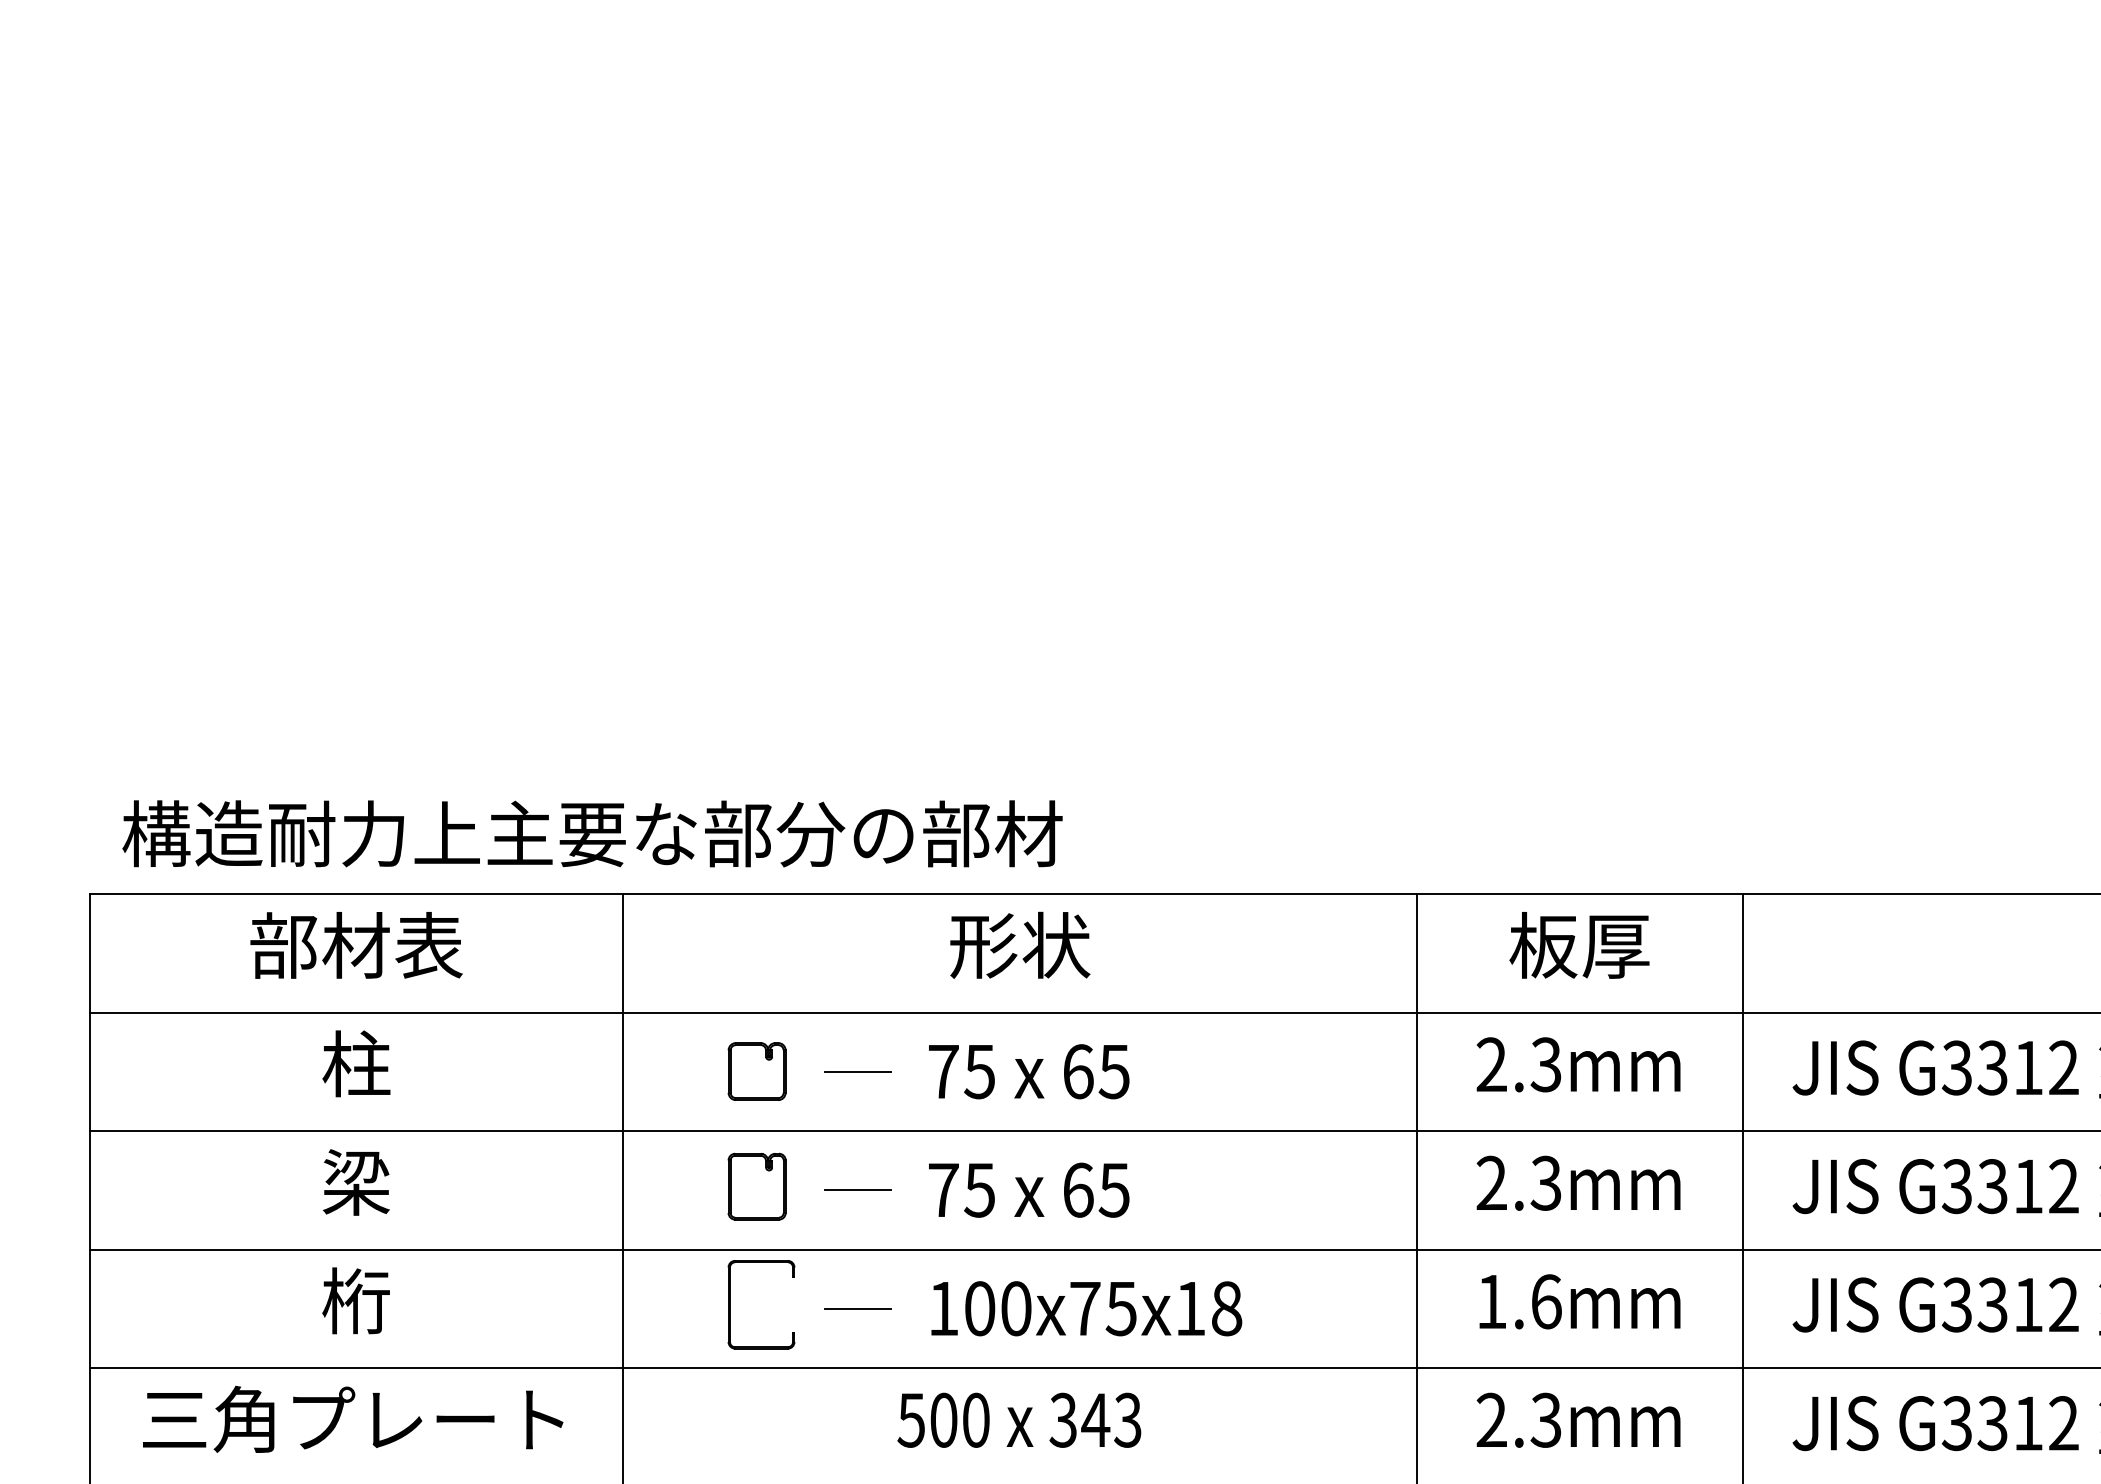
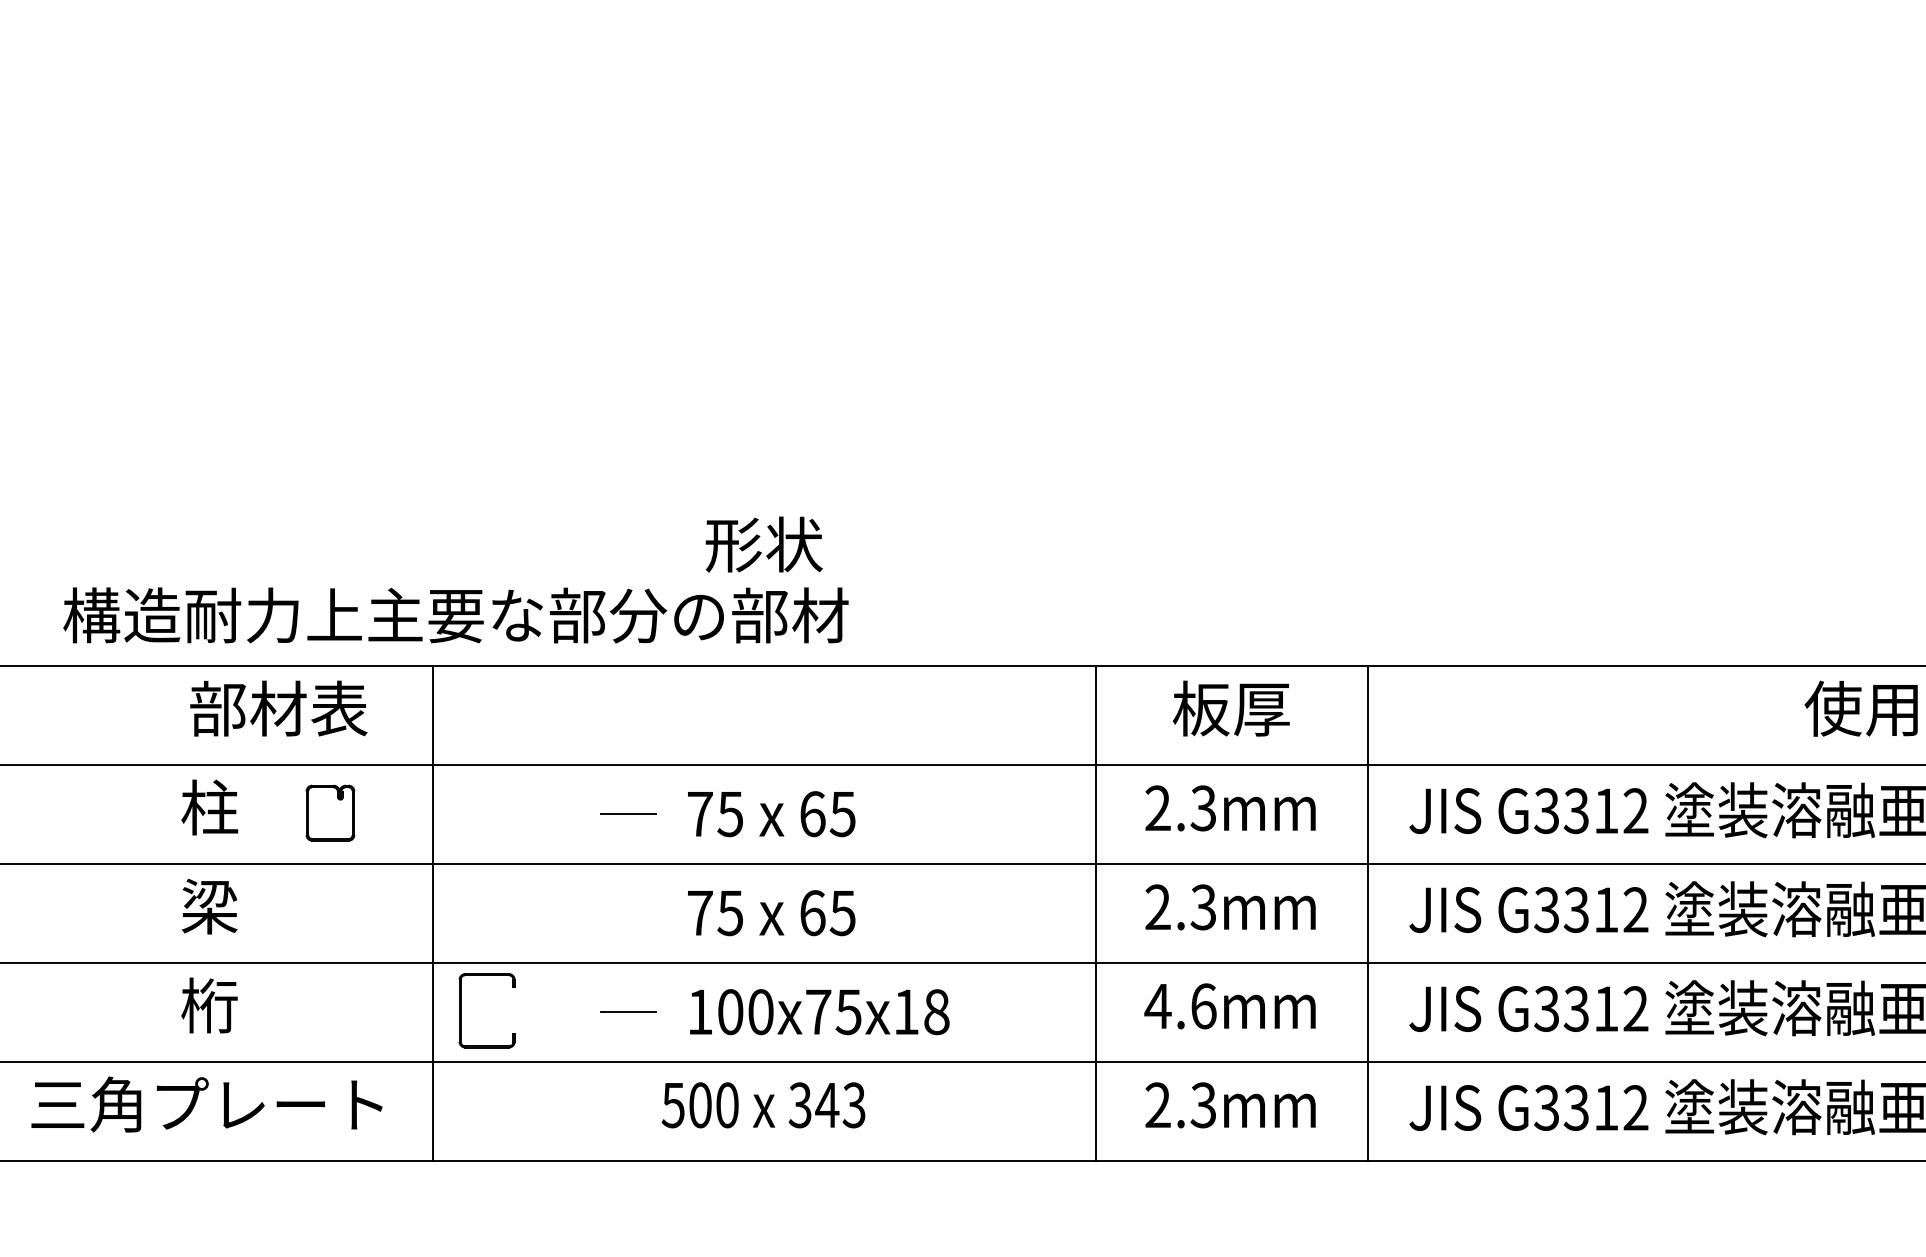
text: (591, 833) -> (455, 615), moved
text: (356, 945) -> (278, 708), moved
text: (1019, 945) -> (763, 544), moved
part: (757, 1070) -> (544, 813), removed
part: (757, 1185) -> (330, 812), moved
line: (857, 1190) -> (628, 913), removed
text: (1491, 1302) -> (1157, 1006), 1.6mm -> 4.6mm
part: (730, 1304) -> (461, 1010), moved

